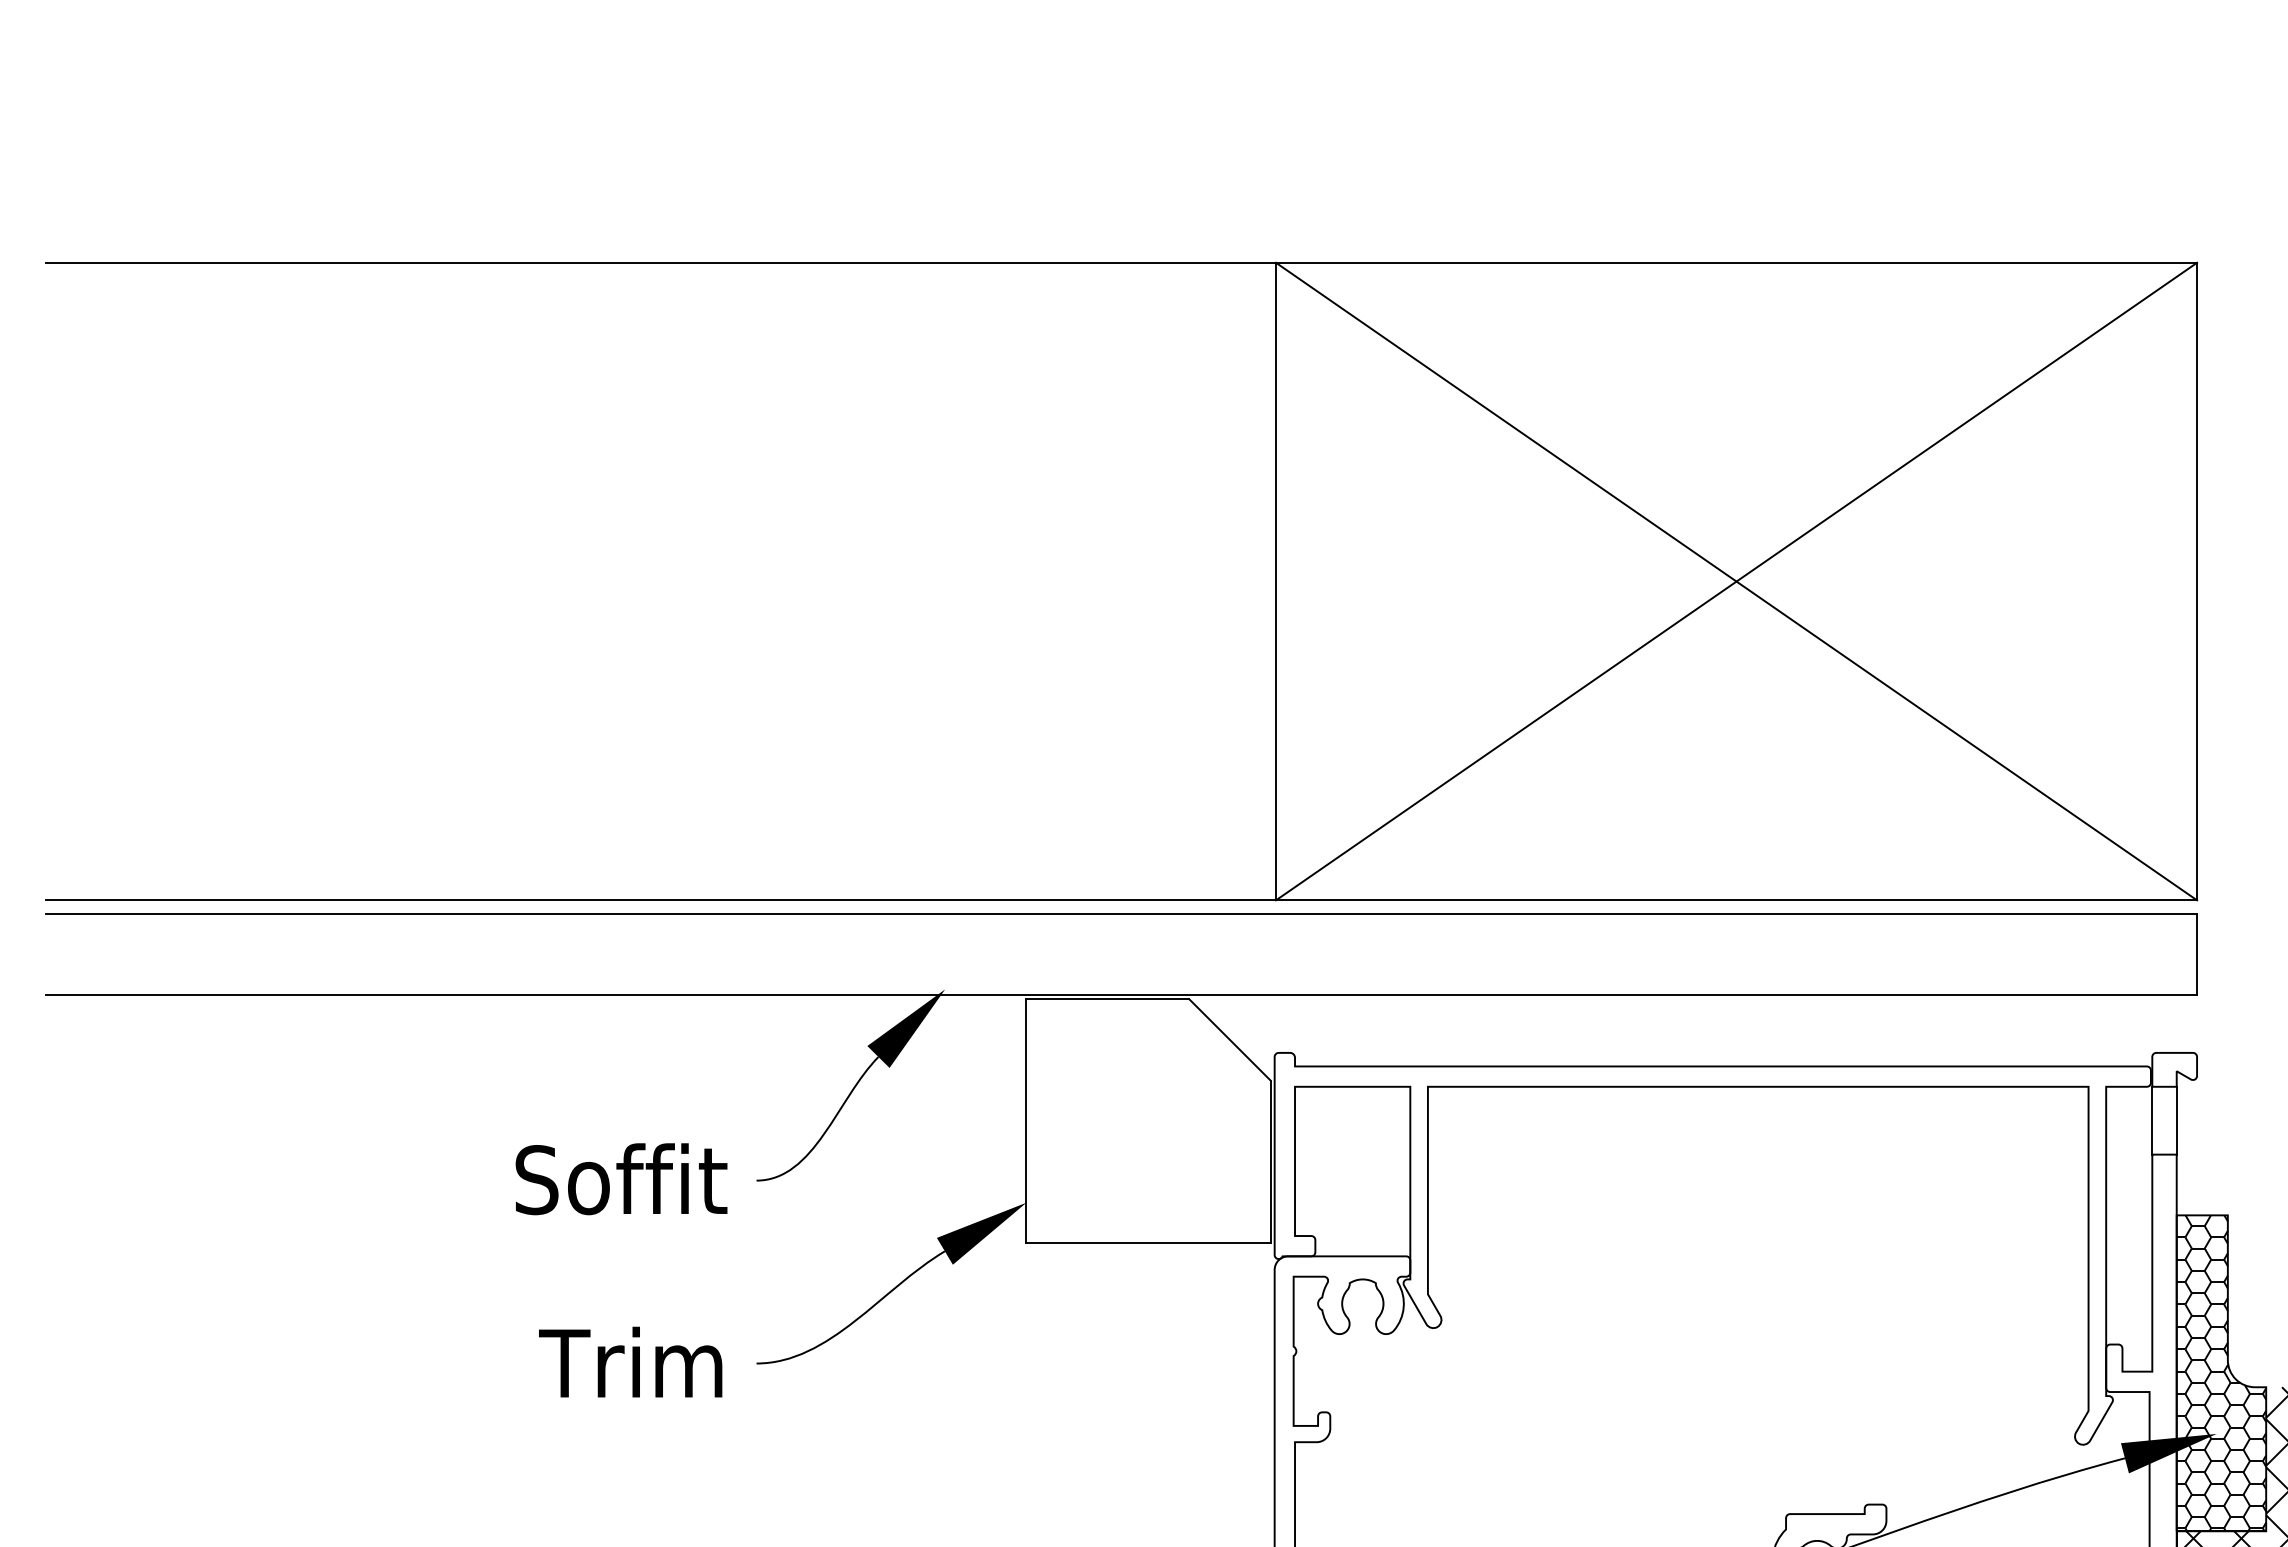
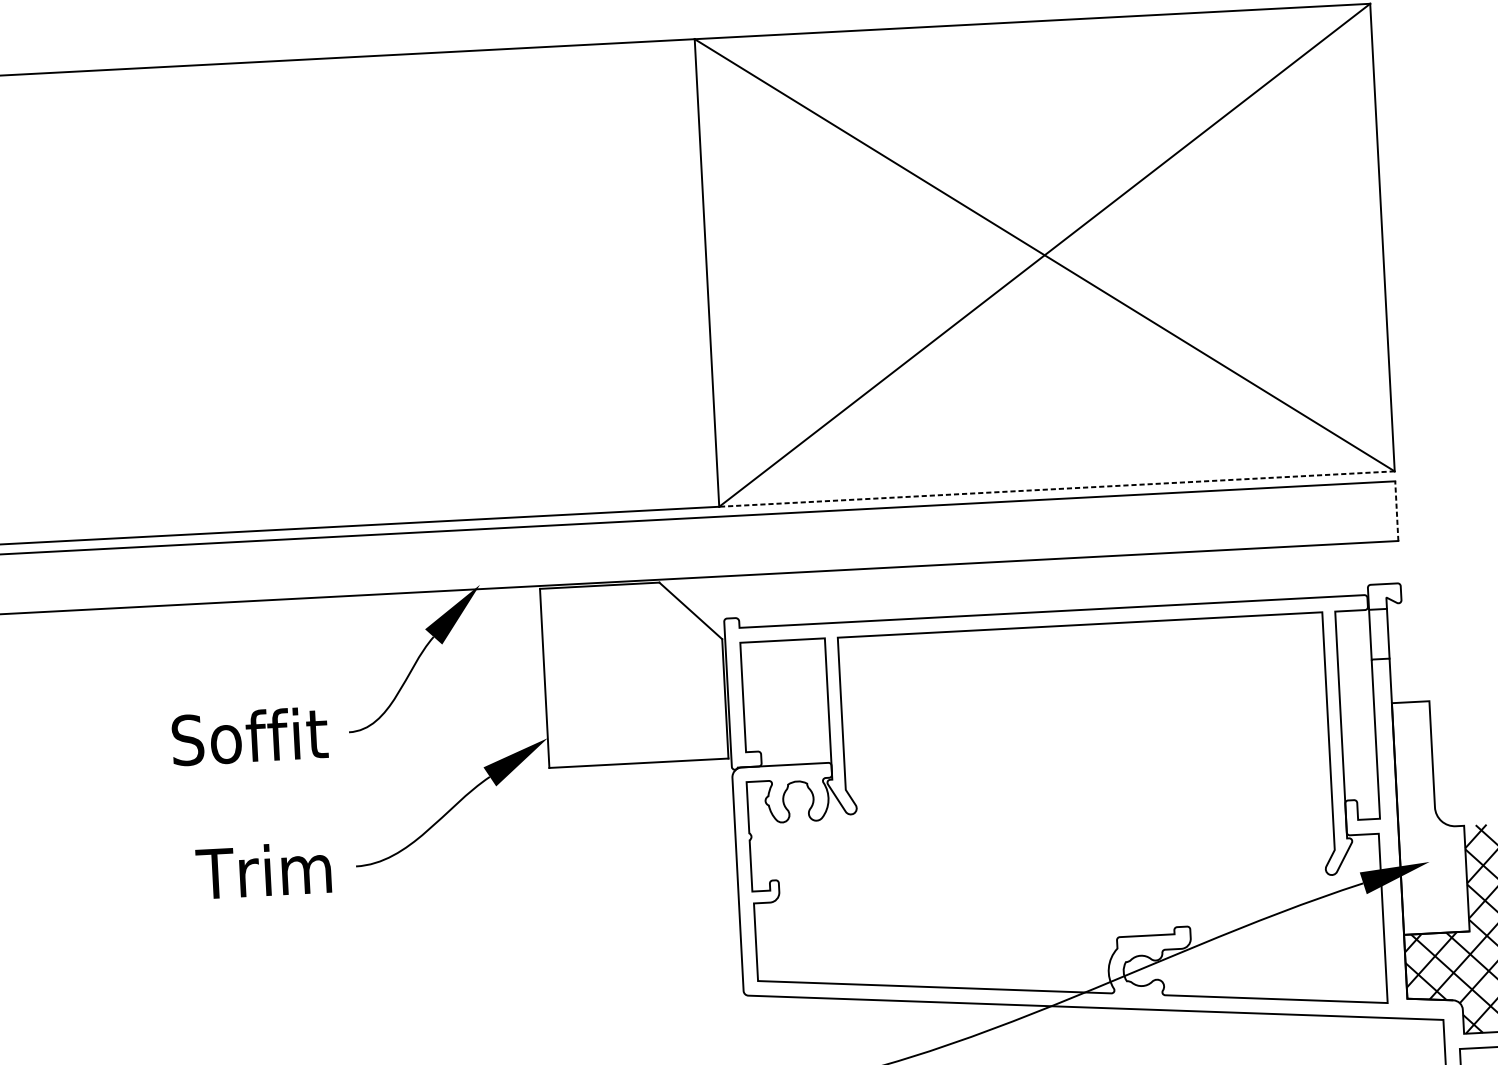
line: (1736, 900) -> (1056, 489), solid -> dashed
line: (2197, 954) -> (1397, 511), solid -> dashed
hatch: (2221, 1373) -> (1430, 817), removed

